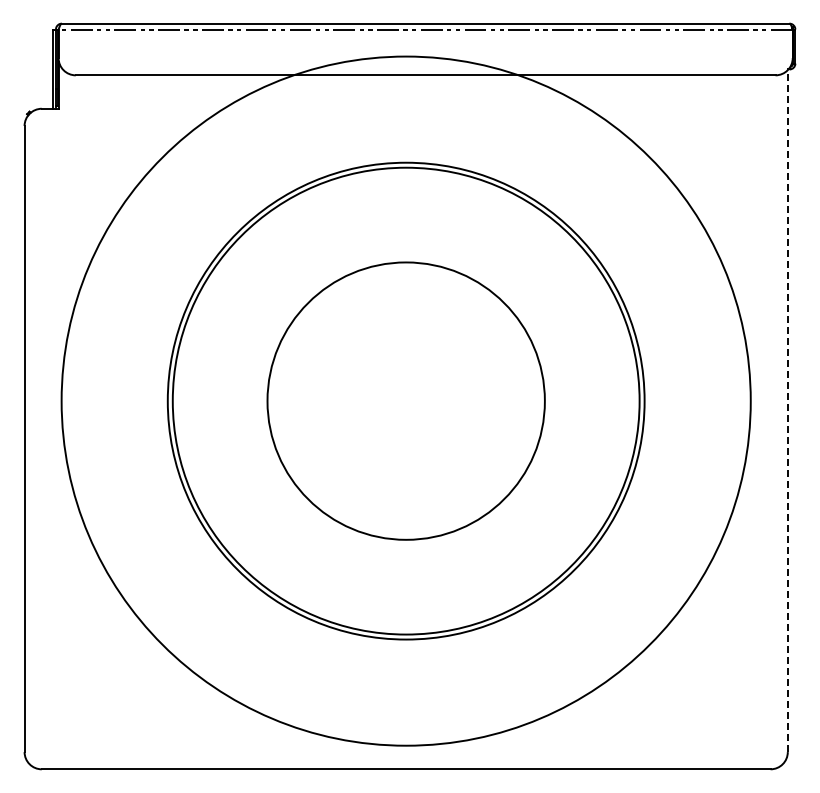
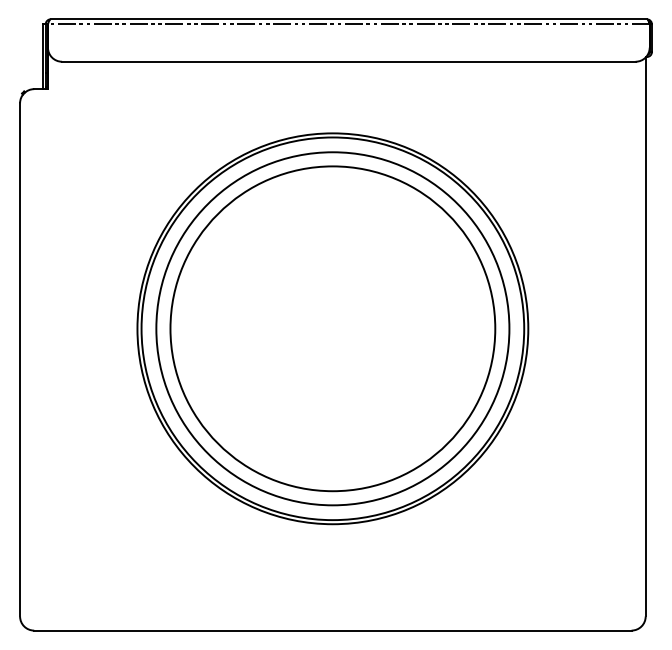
circle: (405, 400) -> (332, 328), size x0.62
circle: (406, 401) -> (333, 329), size x1.43
line: (787, 411) -> (645, 337), dashed -> solid

